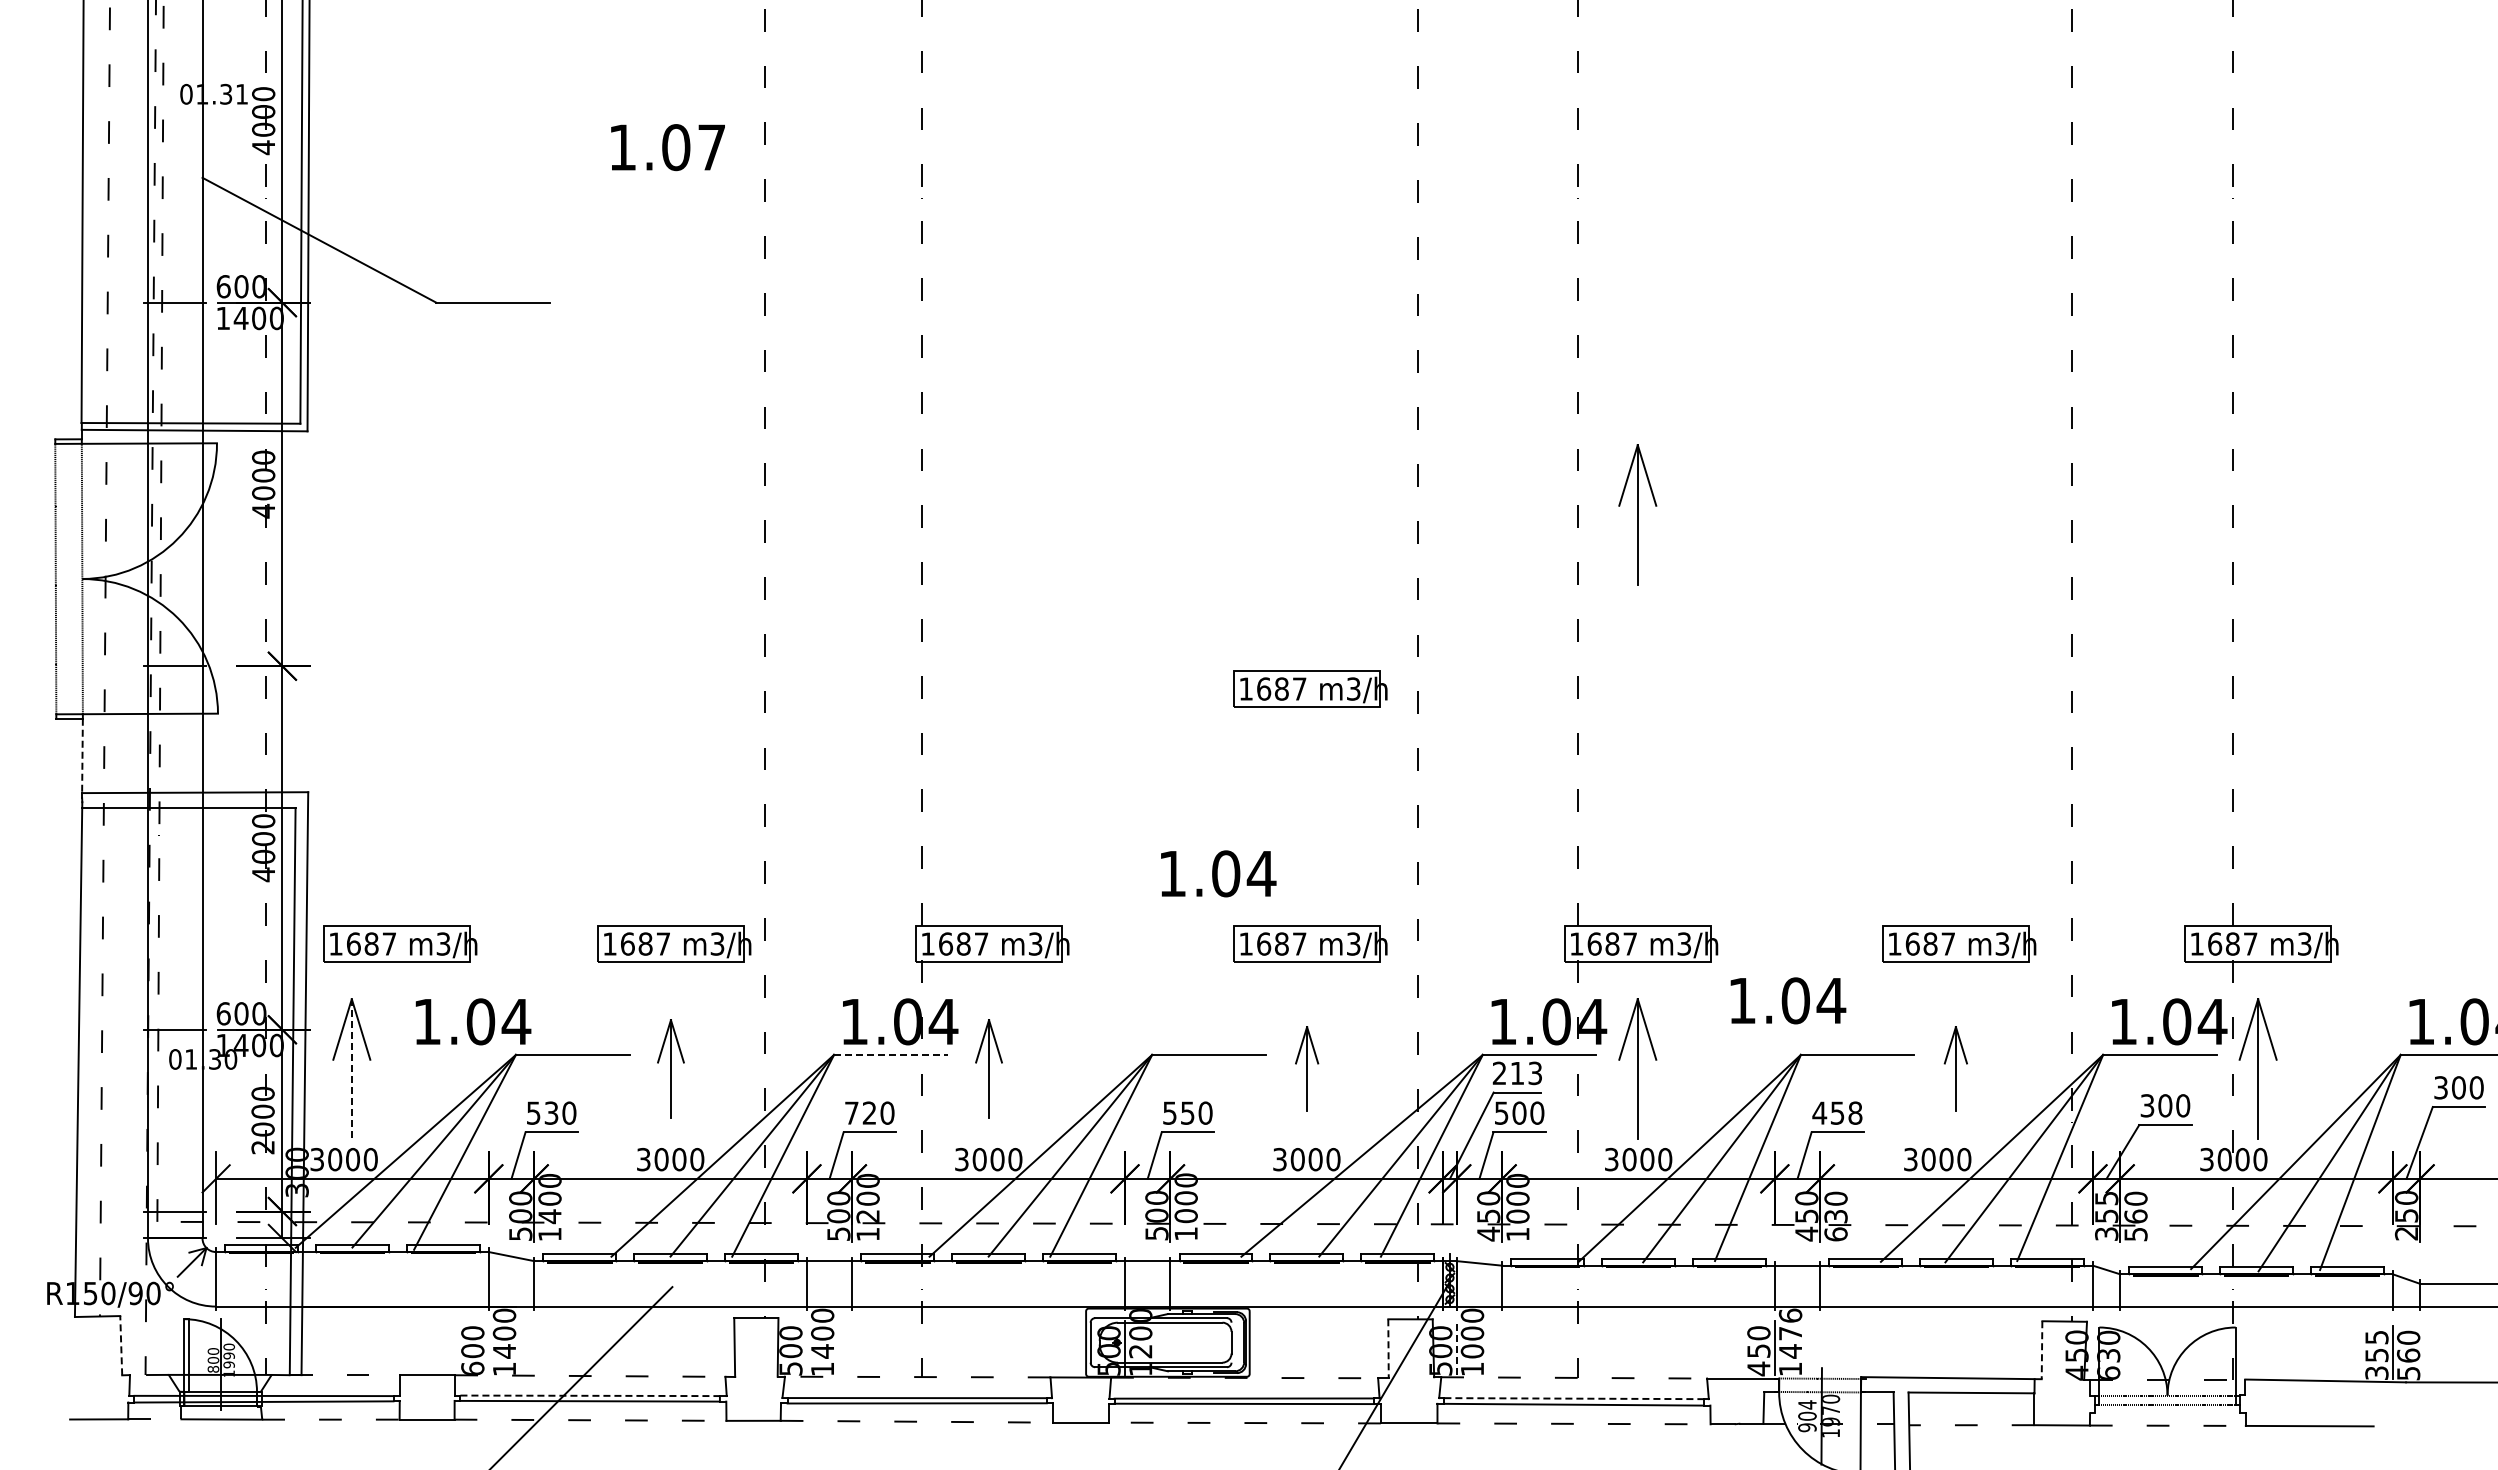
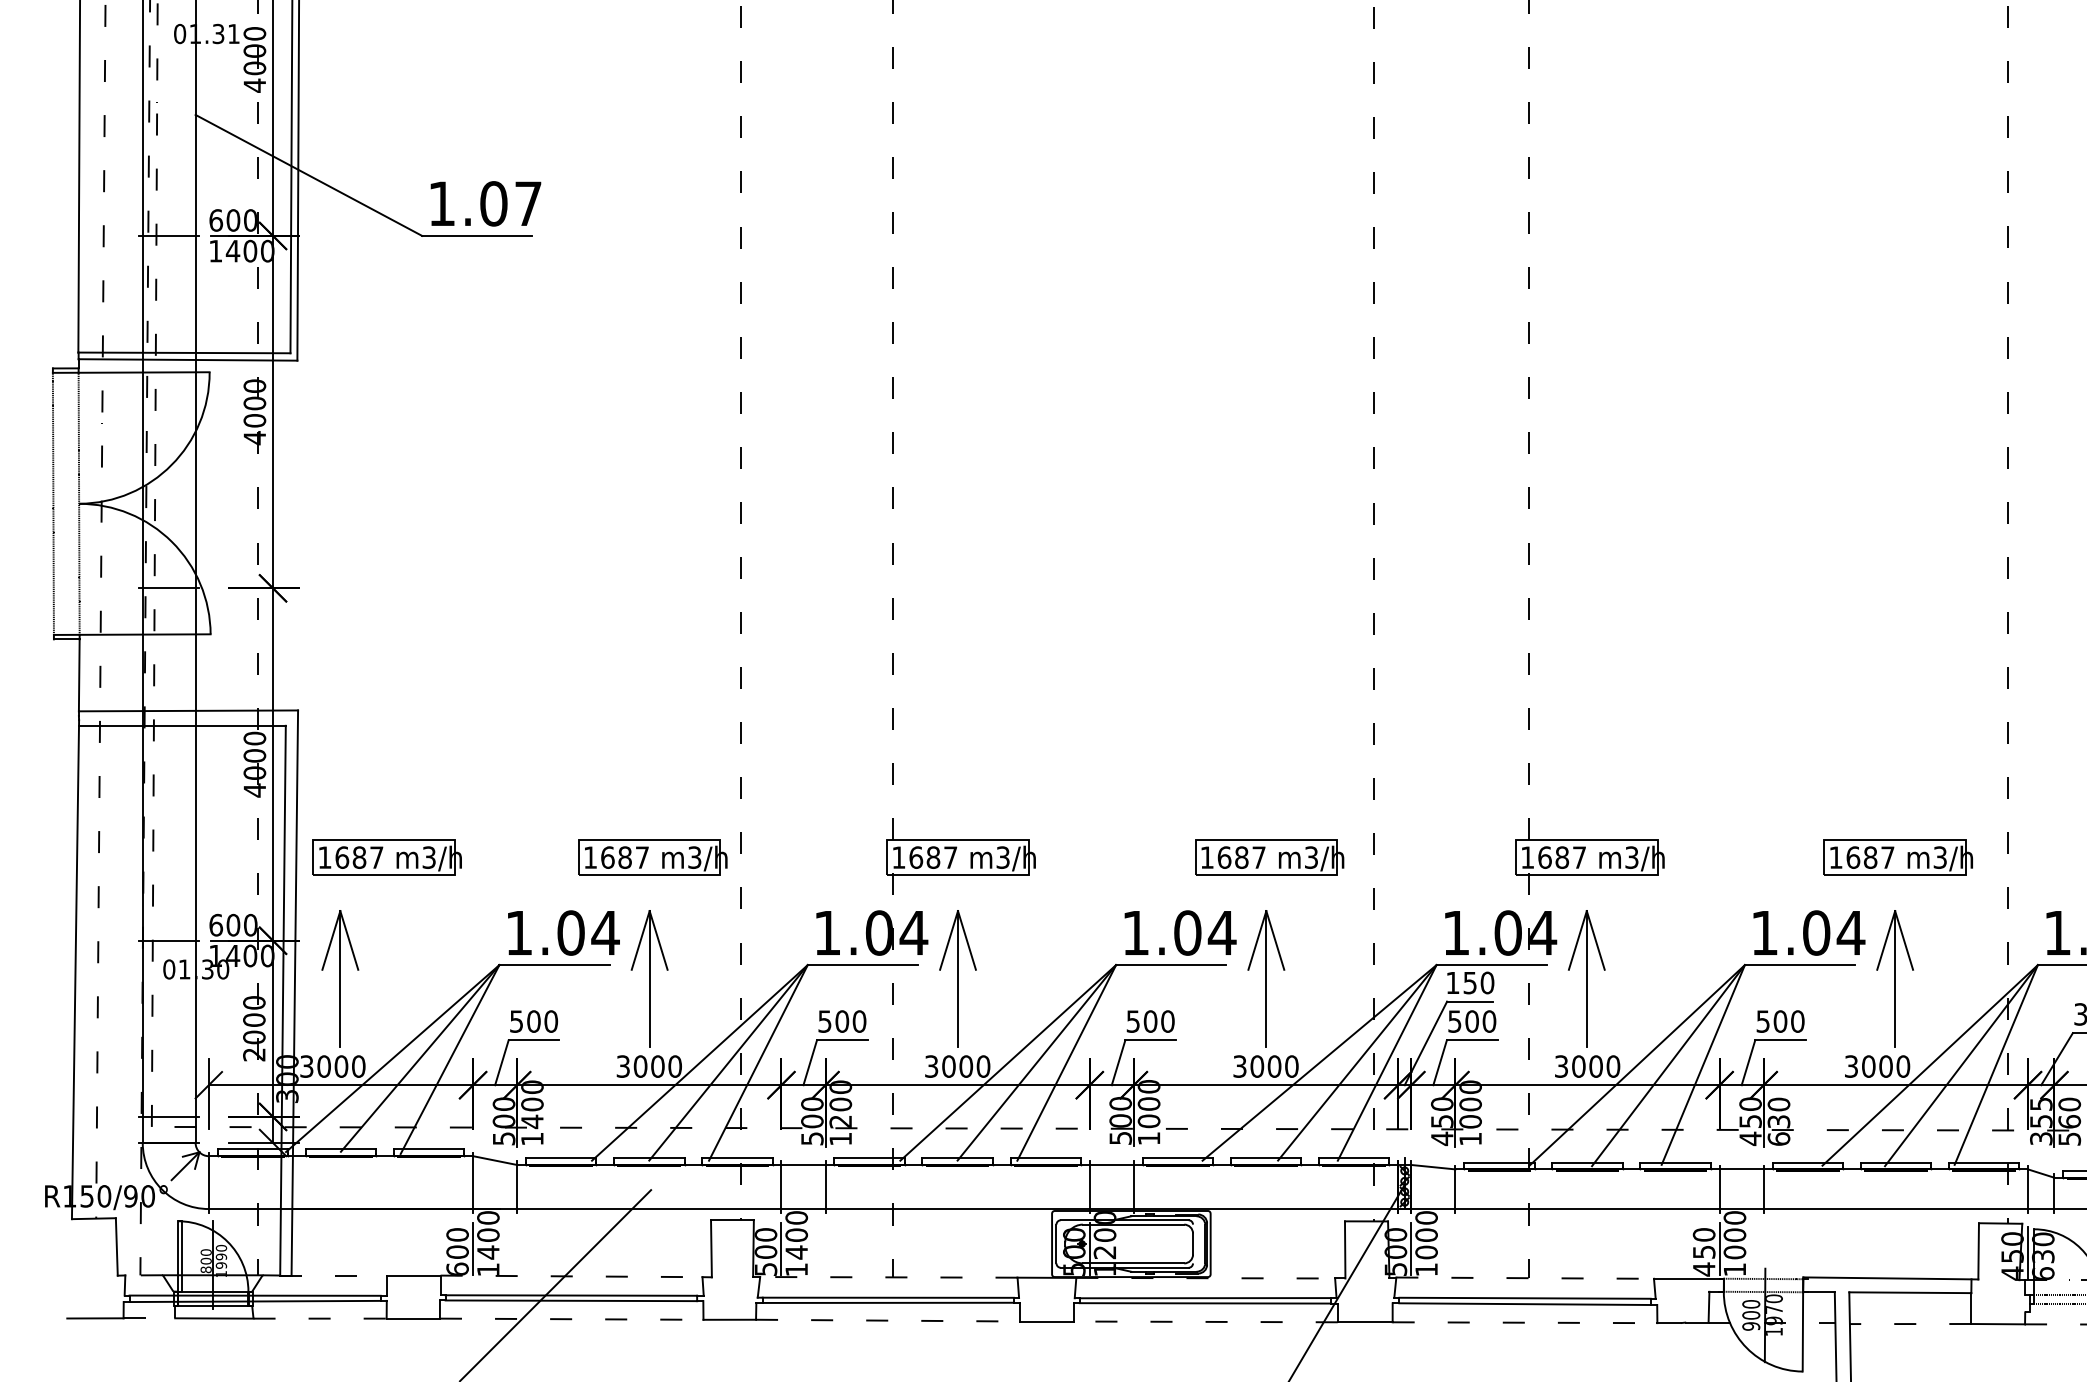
text: (667, 147) -> (485, 203), moved
part: (1637, 514) -> (1586, 441), removed
part: (1310, 688) -> (1269, 609), removed
line: (82, 756) -> (79, 675), dashed -> solid
text: (1218, 873) -> (1180, 932), moved
text: (1788, 1000) -> (1809, 932), moved
text: (473, 1021) -> (563, 932), moved
line: (890, 1054) -> (862, 964), dashed -> solid
part: (670, 1068) -> (649, 978), size x1.43
part: (988, 1068) -> (957, 978), size x1.43
part: (1306, 1068) -> (1265, 978), size x1.67
part: (1955, 1068) -> (1894, 978), size x1.67
line: (351, 1069) -> (340, 979), dashed -> solid
text: (1517, 1073) -> (1470, 983), 213 -> 150
text: (551, 1112) -> (533, 1020), 530 -> 500
text: (860, 1112) -> (833, 1020), 720 -> 500
text: (1187, 1112) -> (1150, 1020), 550 -> 500
text: (1837, 1112) -> (1780, 1020), 458 -> 500
text: (1790, 1333) -> (1734, 1235), 1476 -> 1000
line: (121, 1345) -> (117, 1246), dashed -> solid
line: (488, 1347) -> (472, 1248), added
line: (806, 1347) -> (781, 1248), added
line: (1456, 1347) -> (1411, 1248), dashed -> solid
line: (1388, 1349) -> (1345, 1250), dashed -> solid
line: (2042, 1350) -> (1979, 1251), dashed -> solid
line: (2092, 1351) -> (2027, 1252), added
line: (590, 1395) -> (571, 1295), dashed -> solid
line: (1574, 1398) -> (1525, 1298), dashed -> solid
text: (1807, 1404) -> (1751, 1303), 904 -> 900

